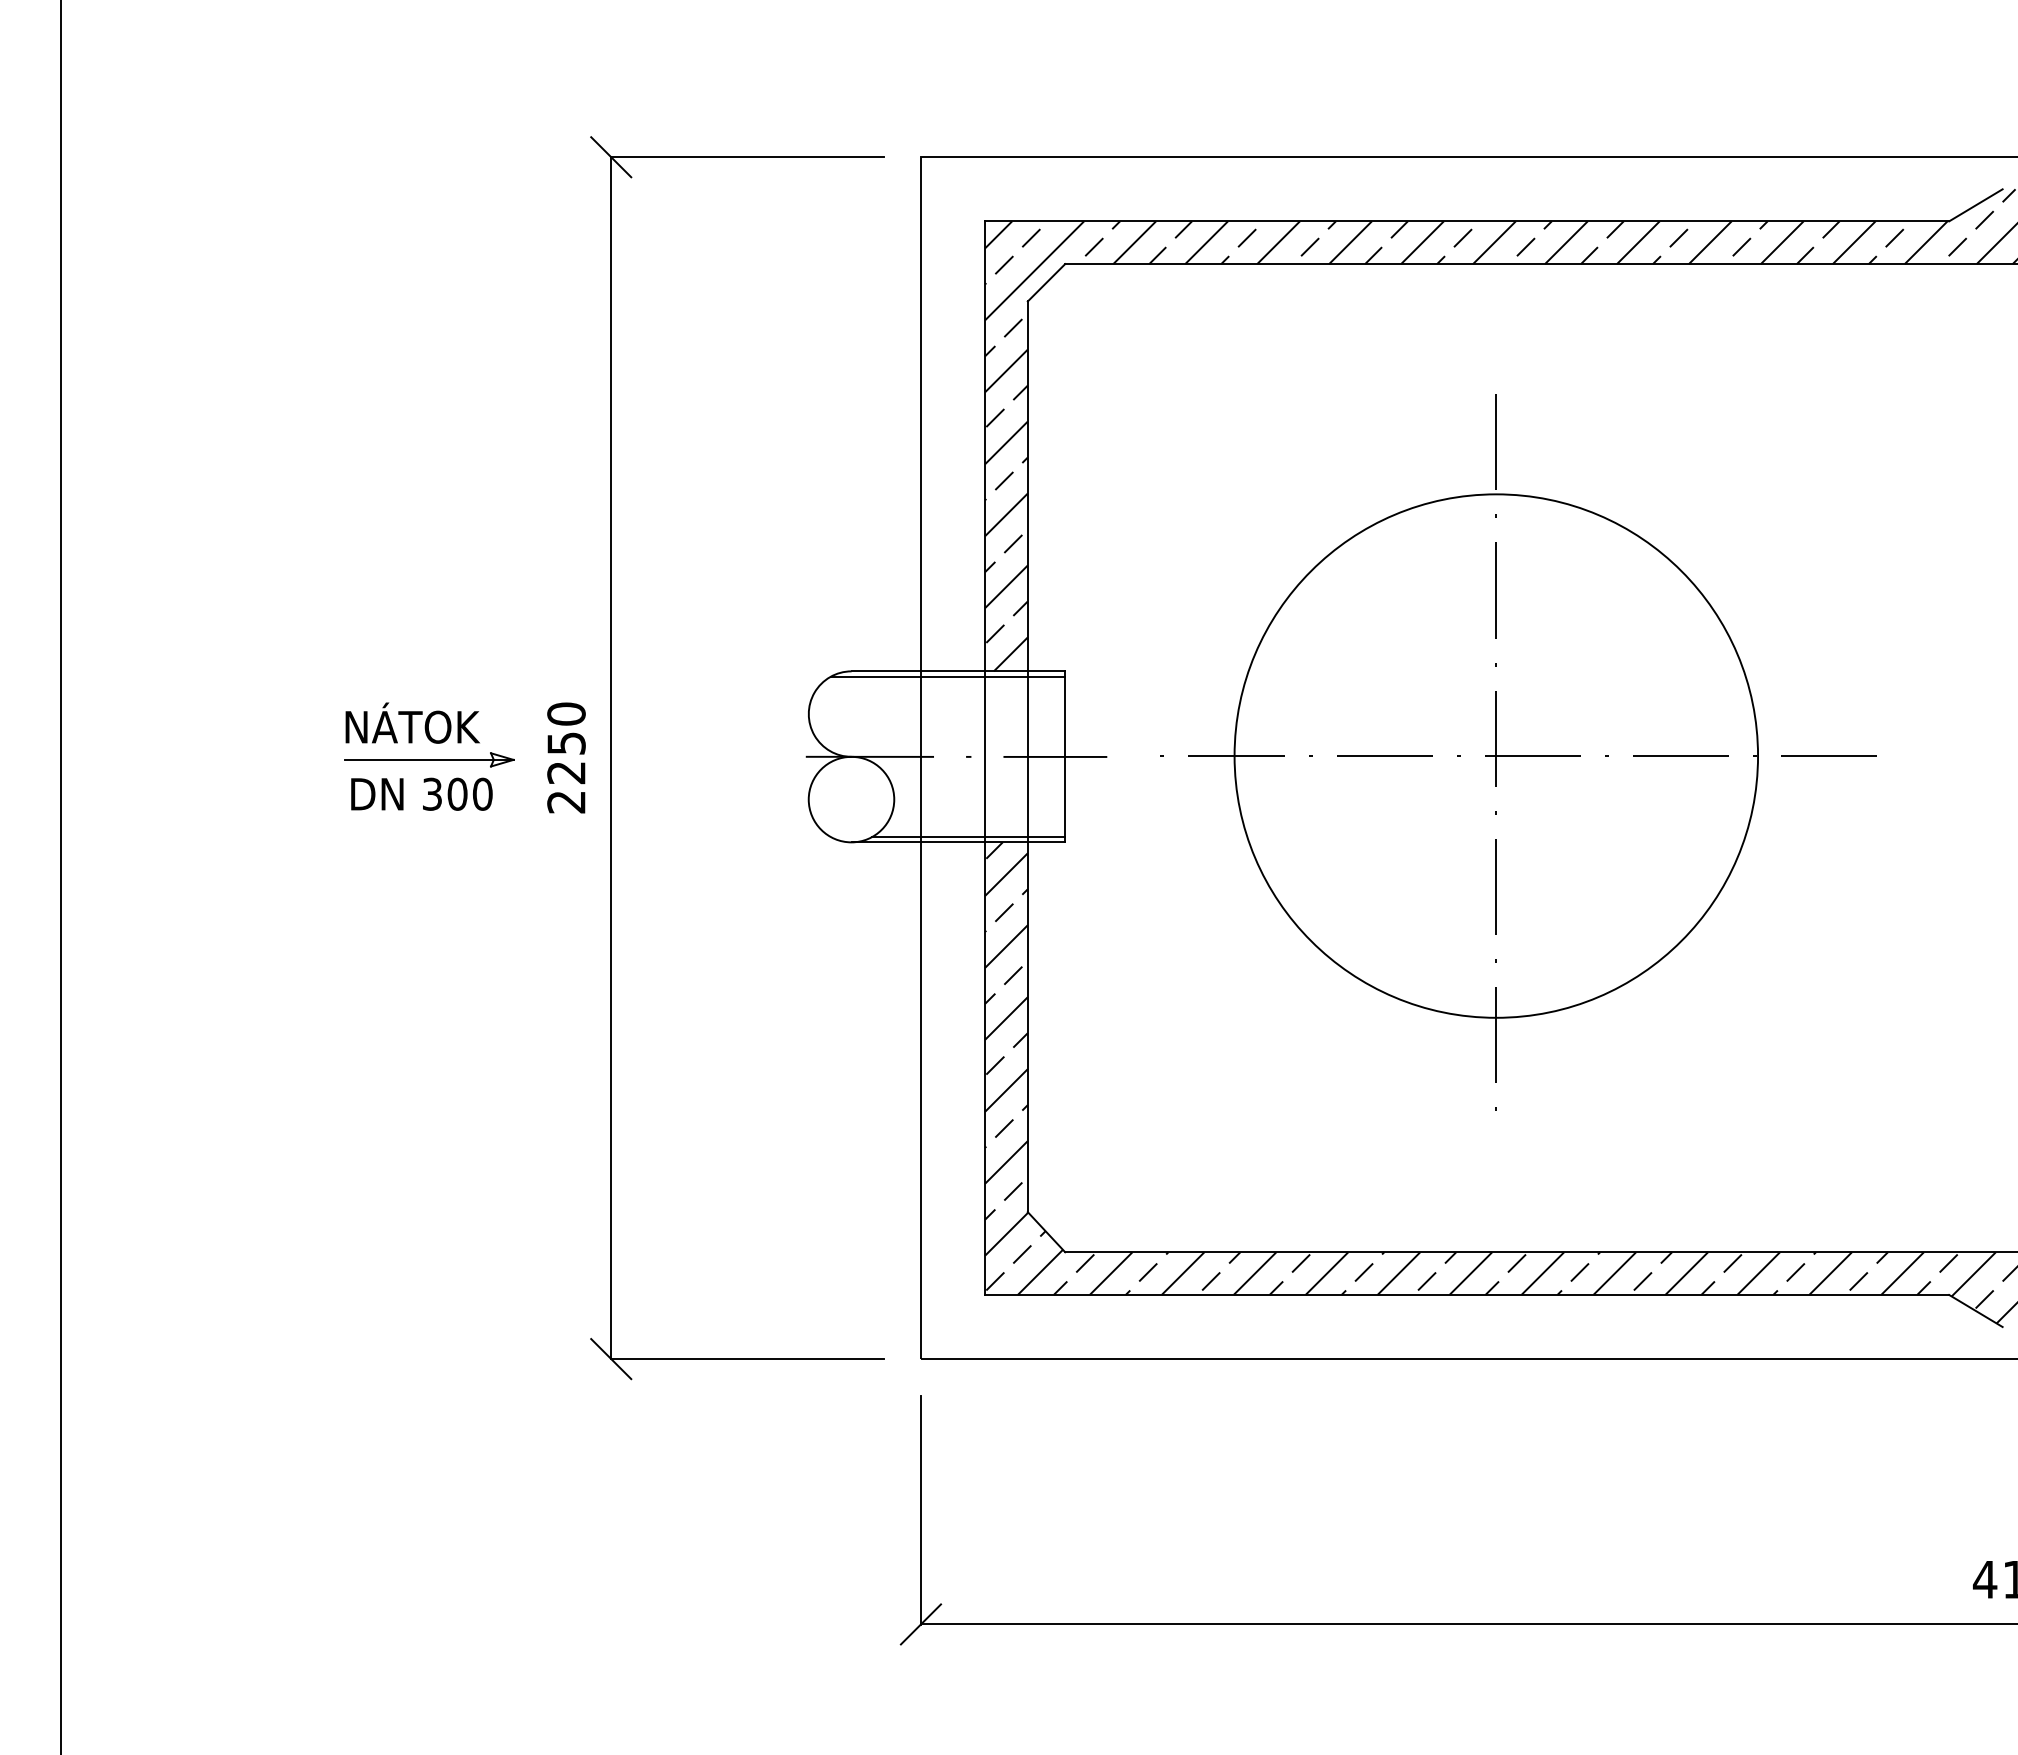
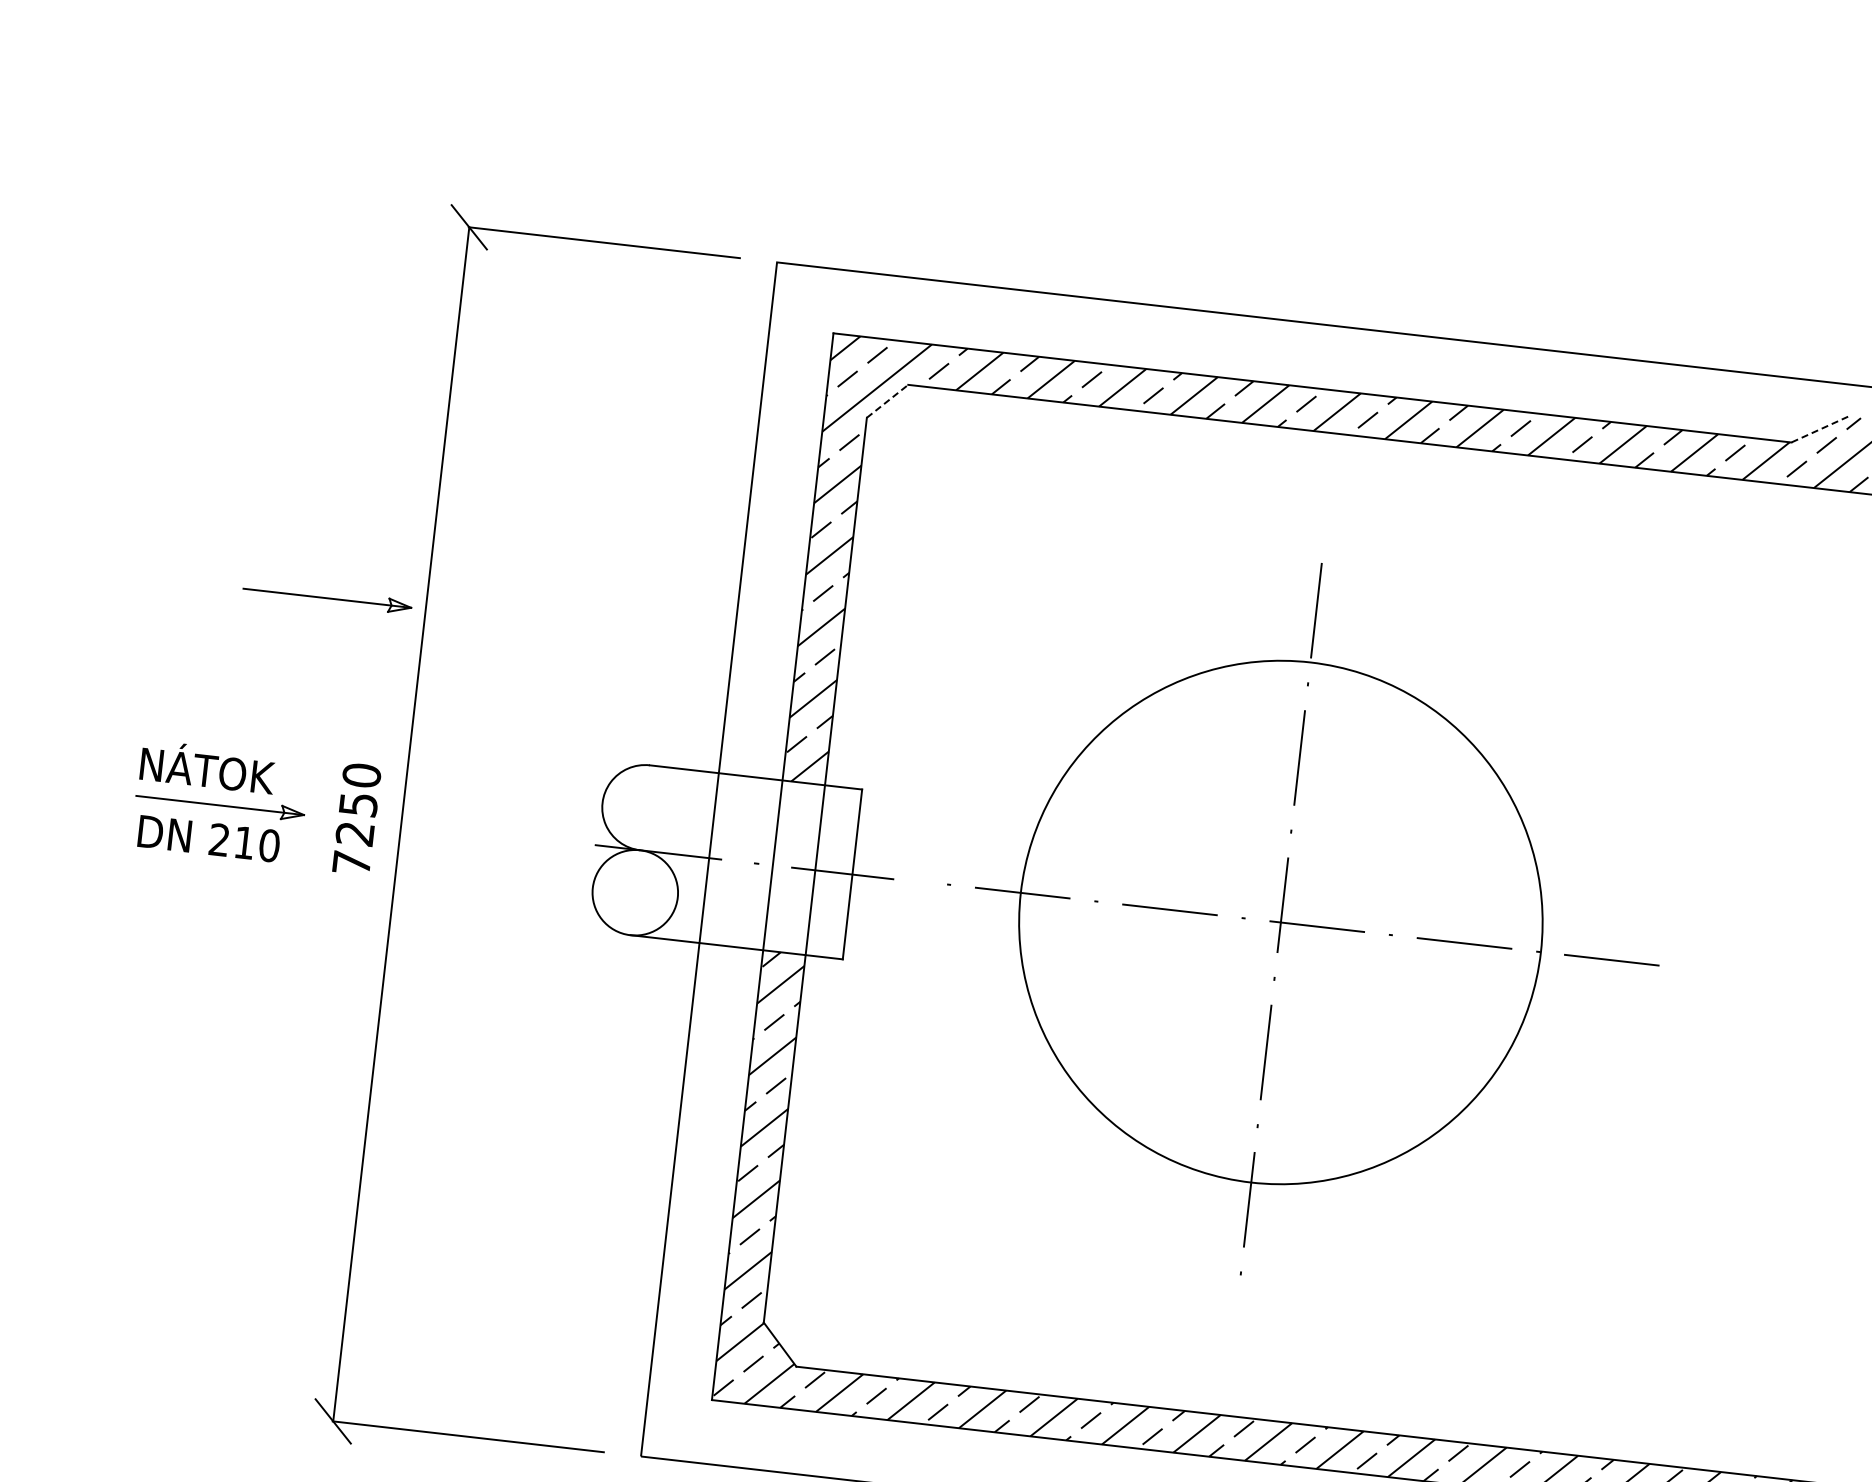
line: (1975, 205) -> (1819, 429), solid -> dashed
line: (1046, 282) -> (887, 401), solid -> dashed
part: (512, 541) -> (327, 597), added
line: (947, 676) -> (744, 781), removed
text: (444, 793) -> (231, 840), 300 -> 210
text: (566, 802) -> (351, 863), 2250 -> 7250
line: (968, 836) -> (747, 942), removed

